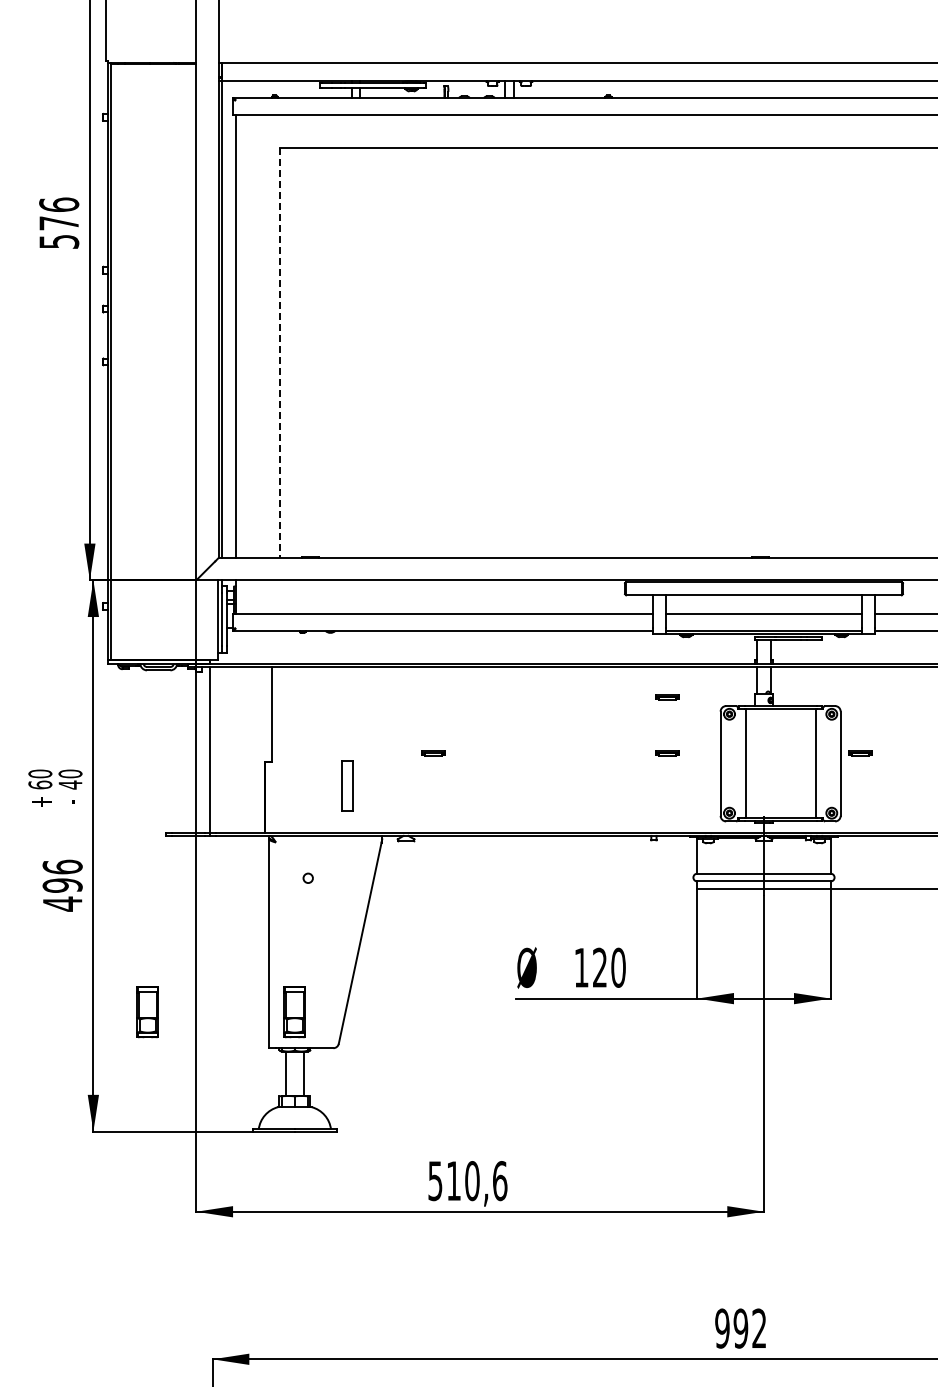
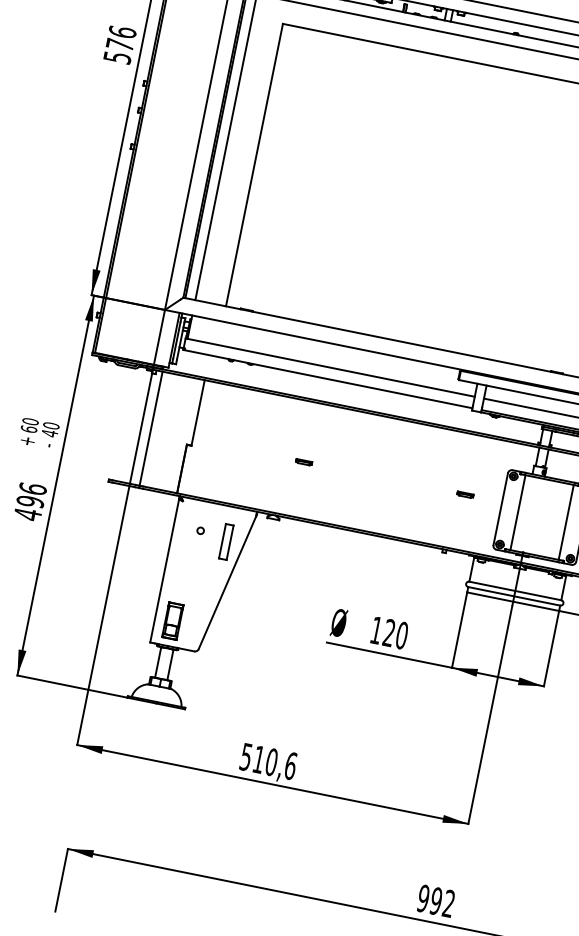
line: (280, 353) -> (254, 165), dashed -> solid
part: (667, 697) -> (473, 456), removed
part: (347, 785) -> (226, 541), moved
part: (147, 1012) -> (71, 600), removed

